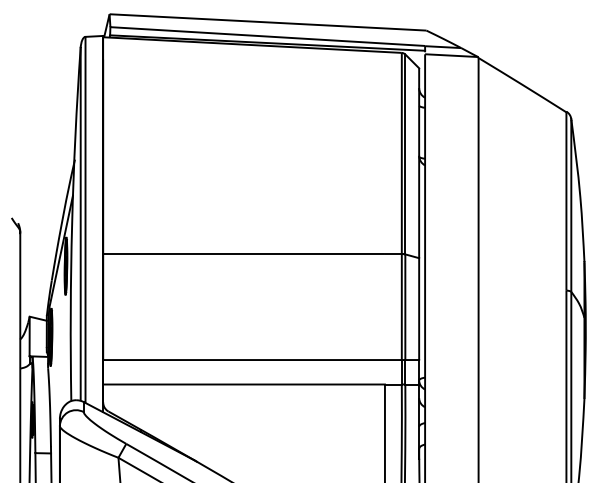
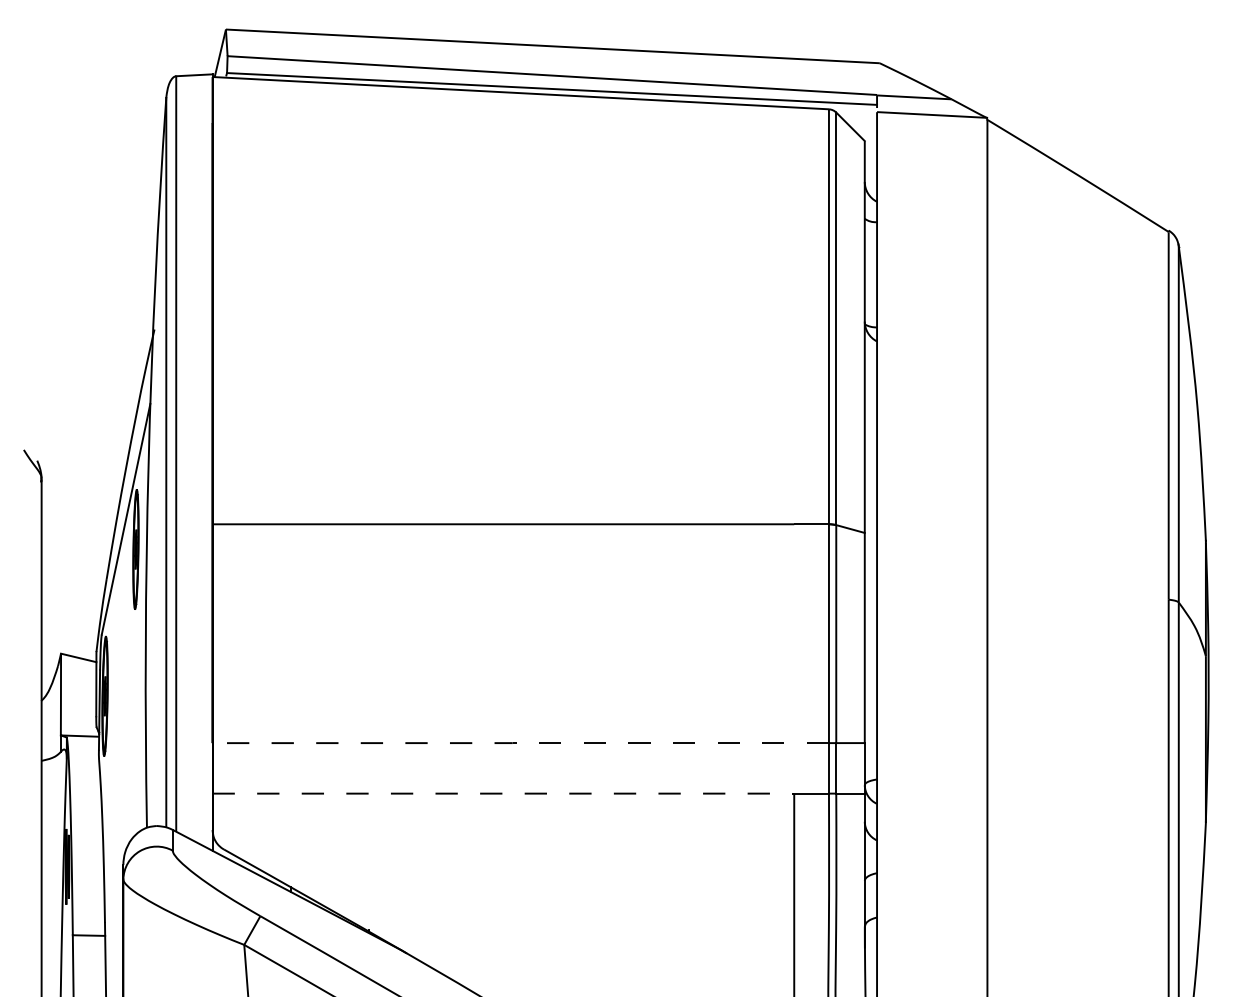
line: (251, 360) -> (518, 744), solid -> dashed
line: (244, 384) -> (504, 793), solid -> dashed

